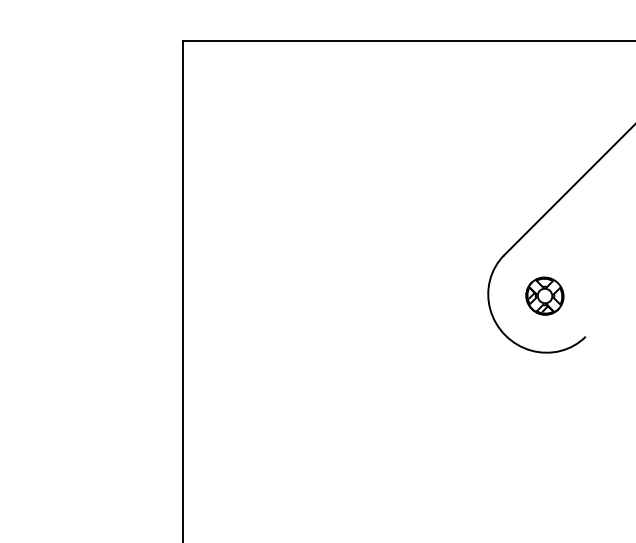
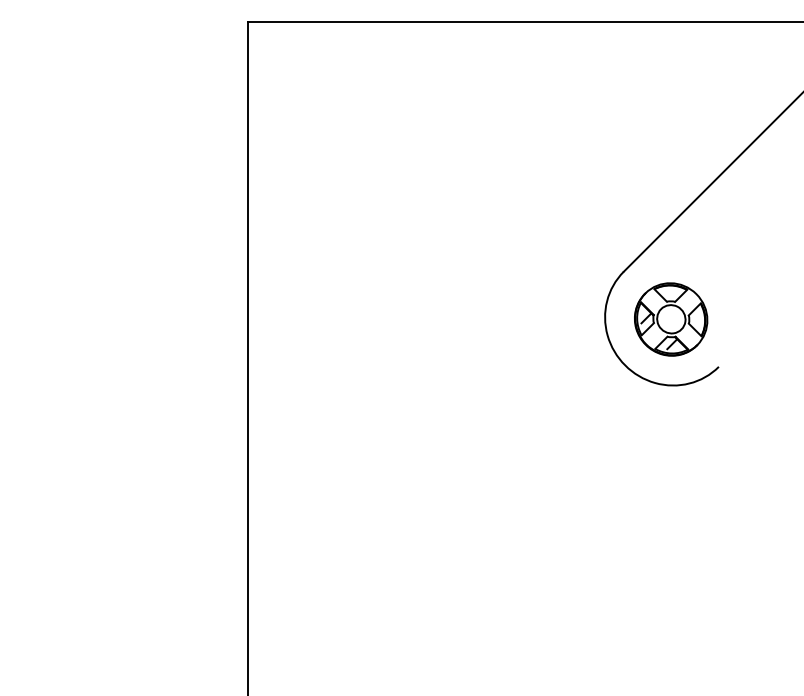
part: (545, 296) -> (671, 319), size x1.67

